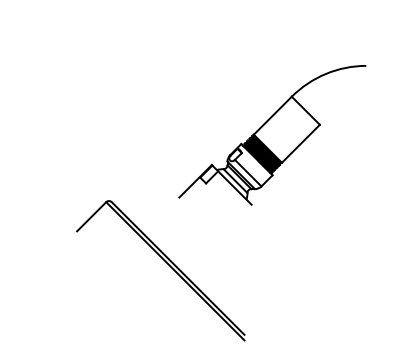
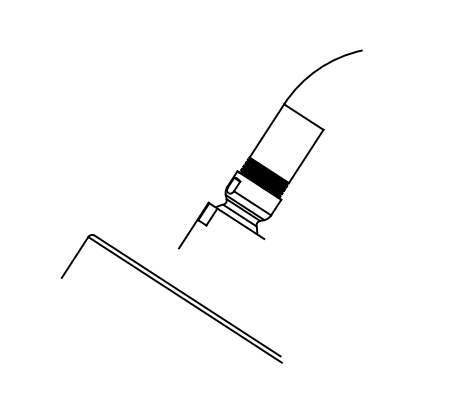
part: (272, 135) -> (271, 153), moved

